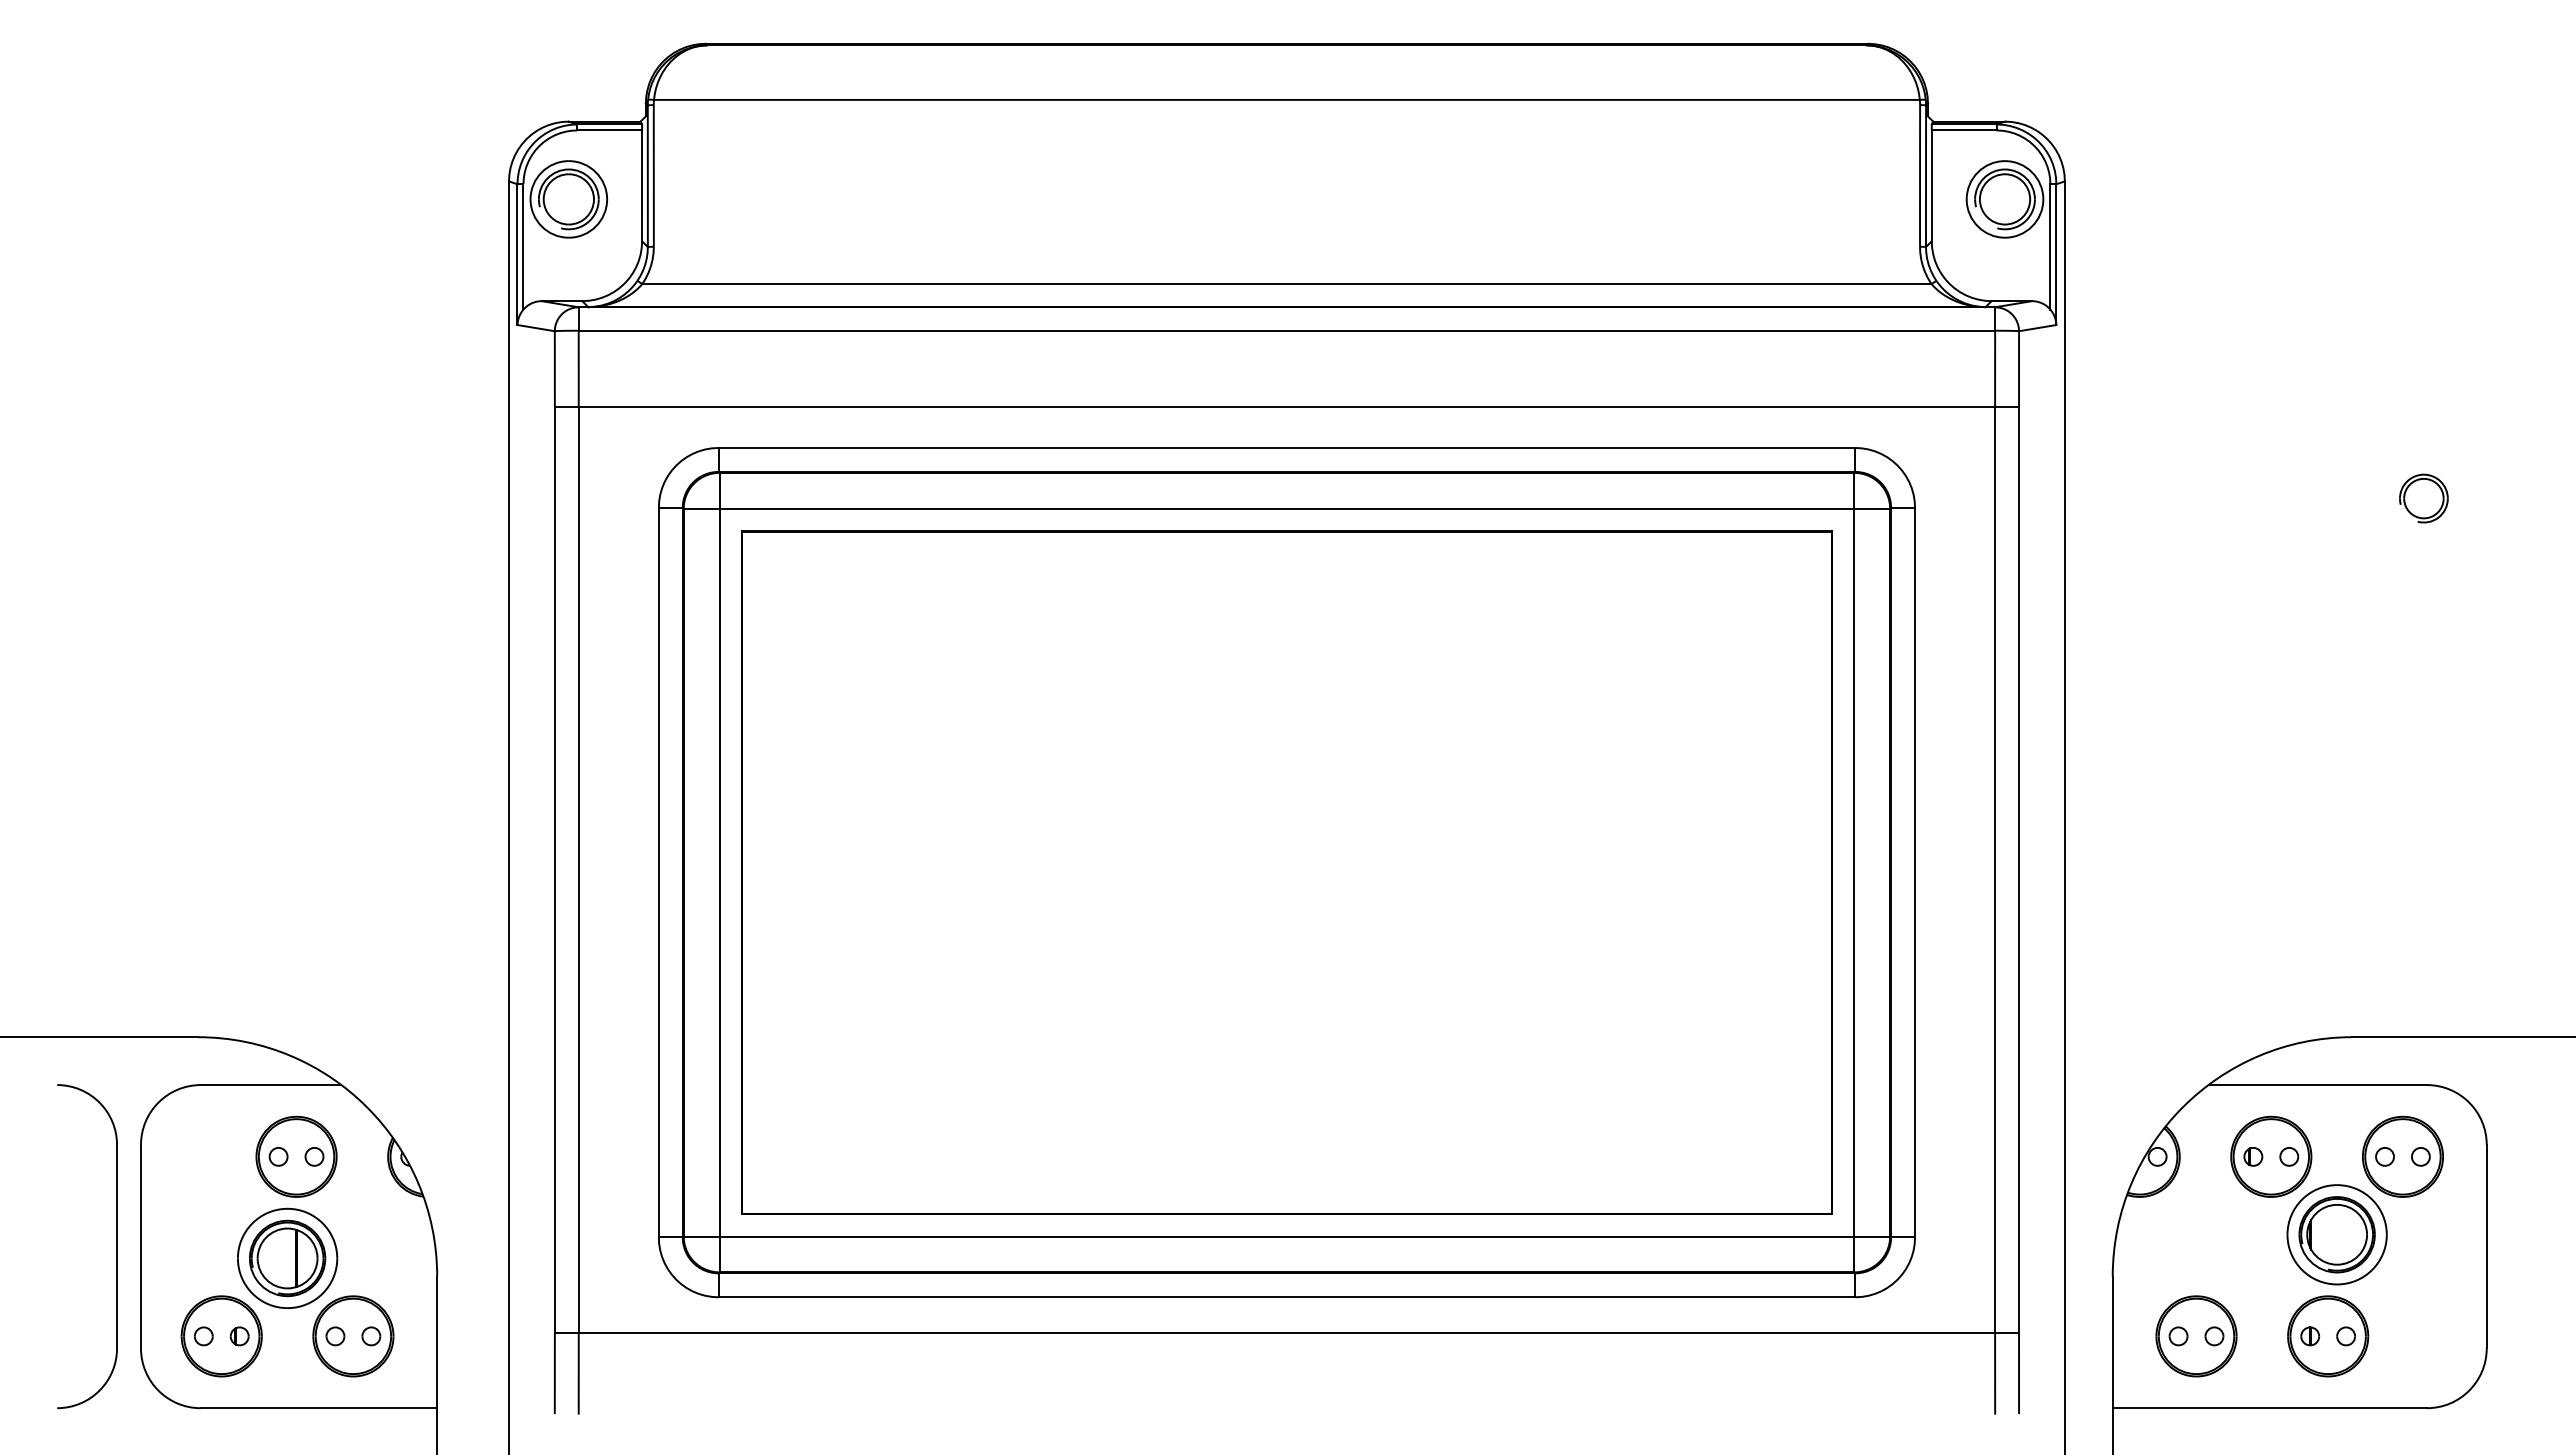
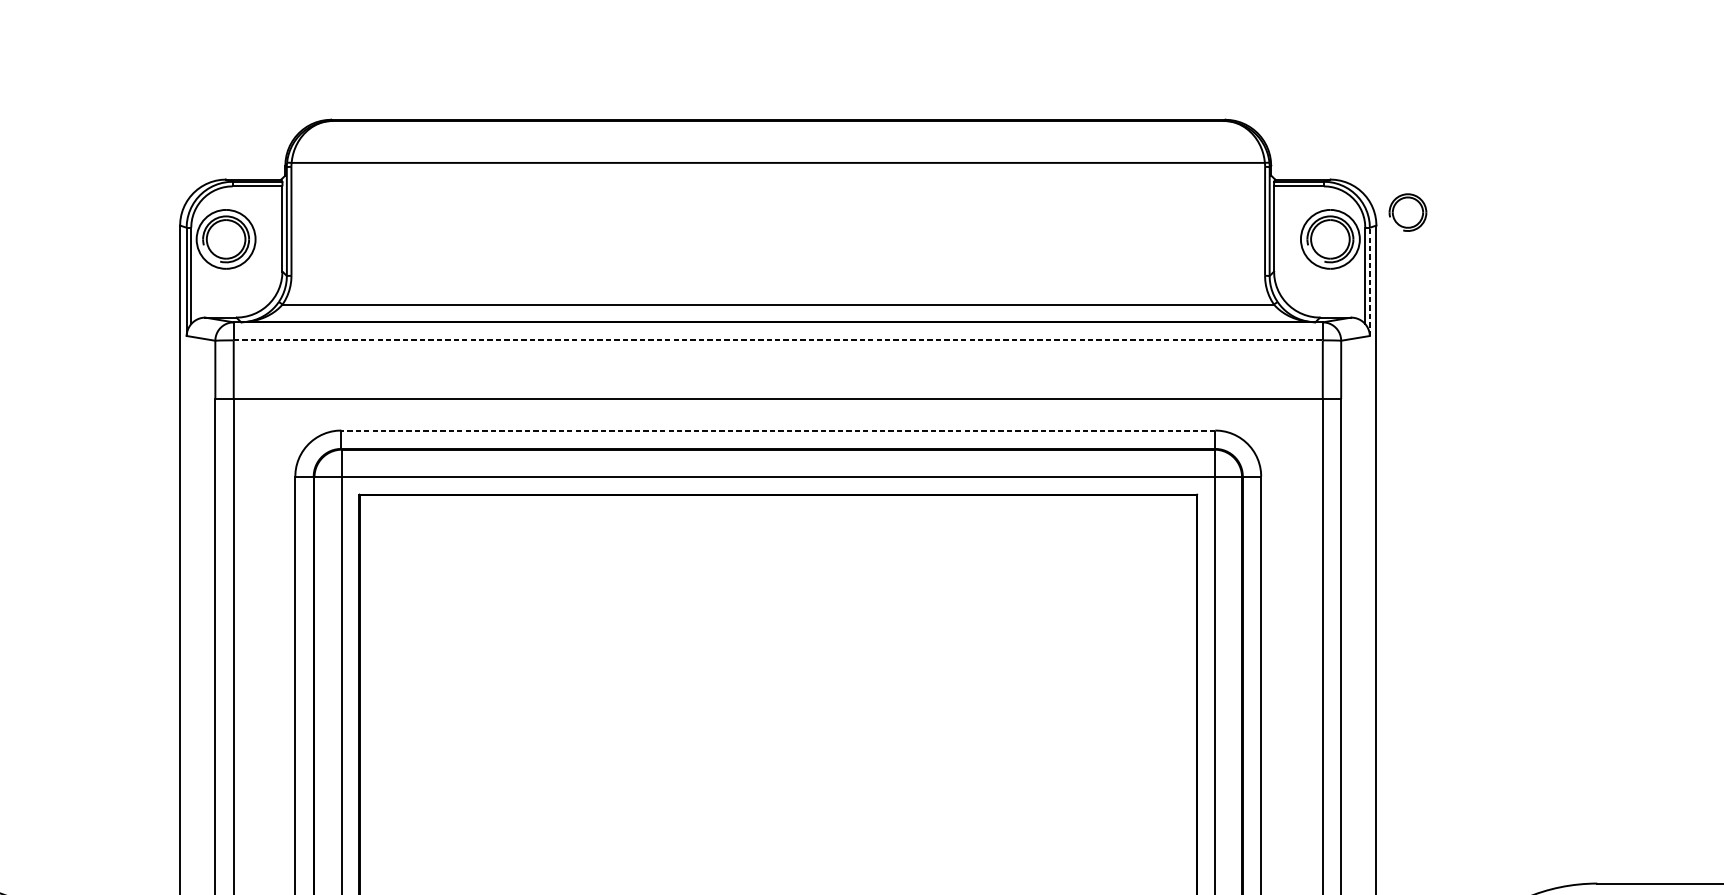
line: (2056, 254) -> (1369, 281), solid -> dashed
line: (1287, 330) -> (778, 340), solid -> dashed
line: (1286, 447) -> (777, 430), solid -> dashed
part: (2423, 498) -> (1407, 212), moved

